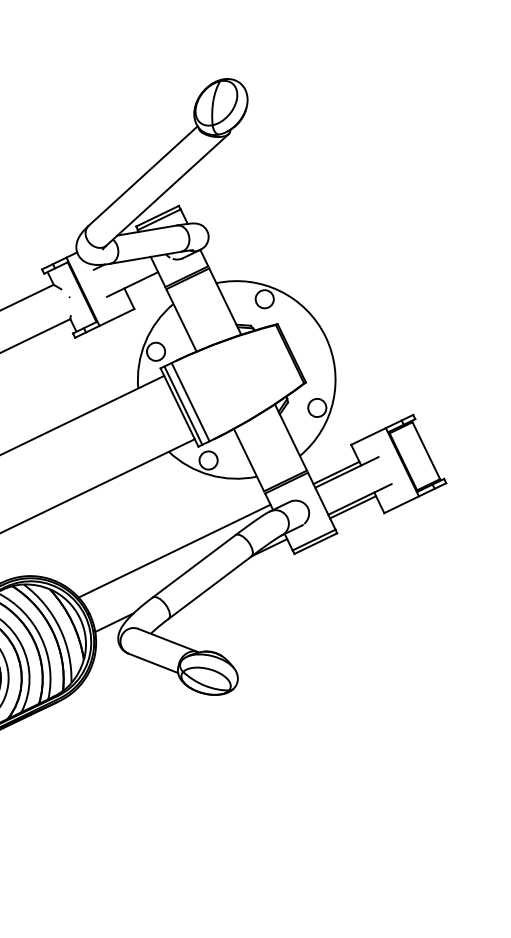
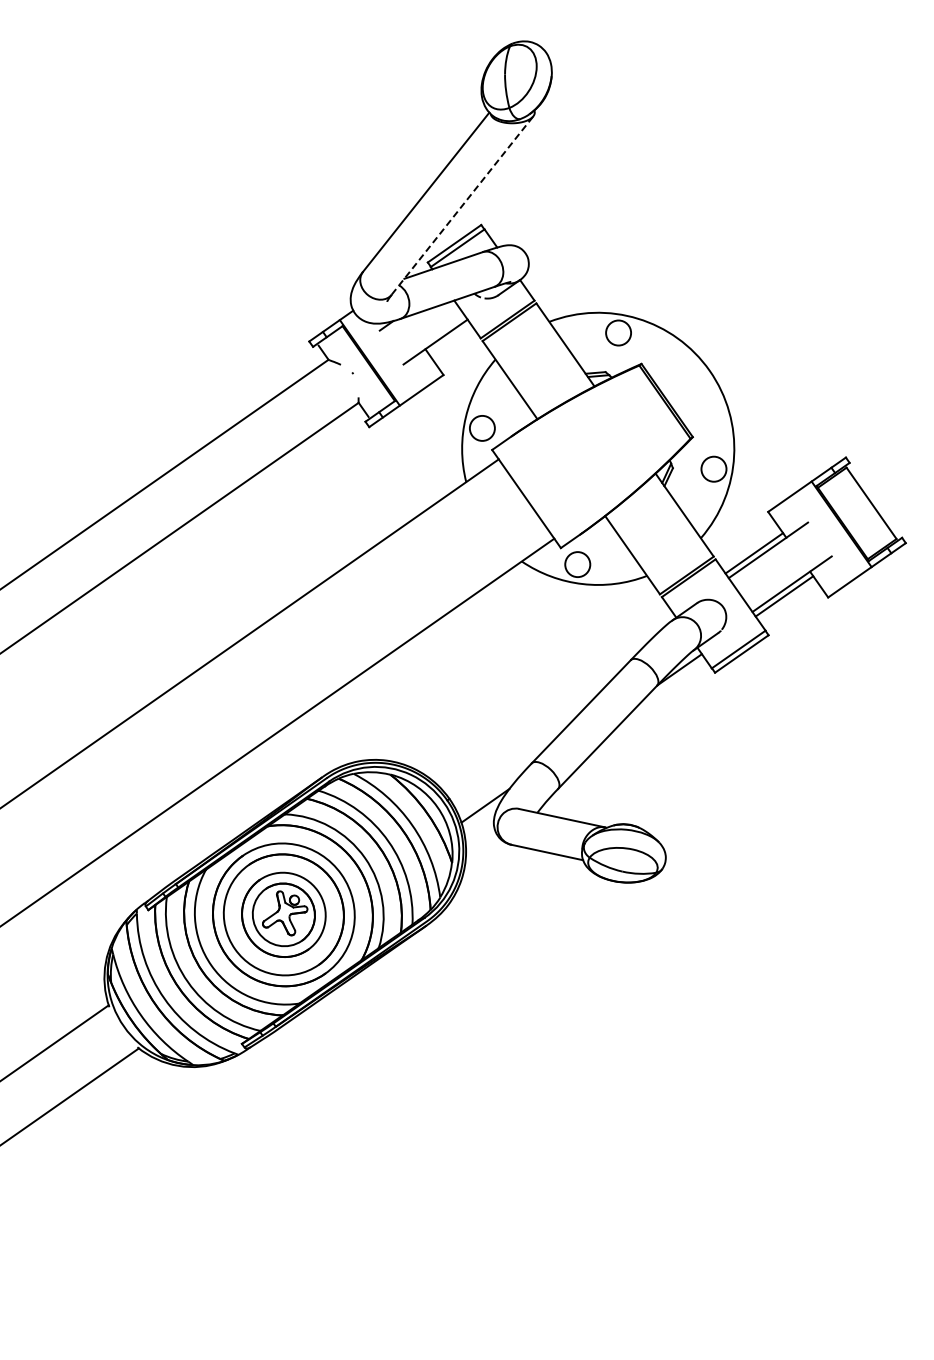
line: (167, 189) -> (462, 205), solid -> dashed
line: (190, 402) -> (540, 489), removed
line: (183, 405) -> (531, 495), removed
line: (174, 551) -> (551, 695), removed

